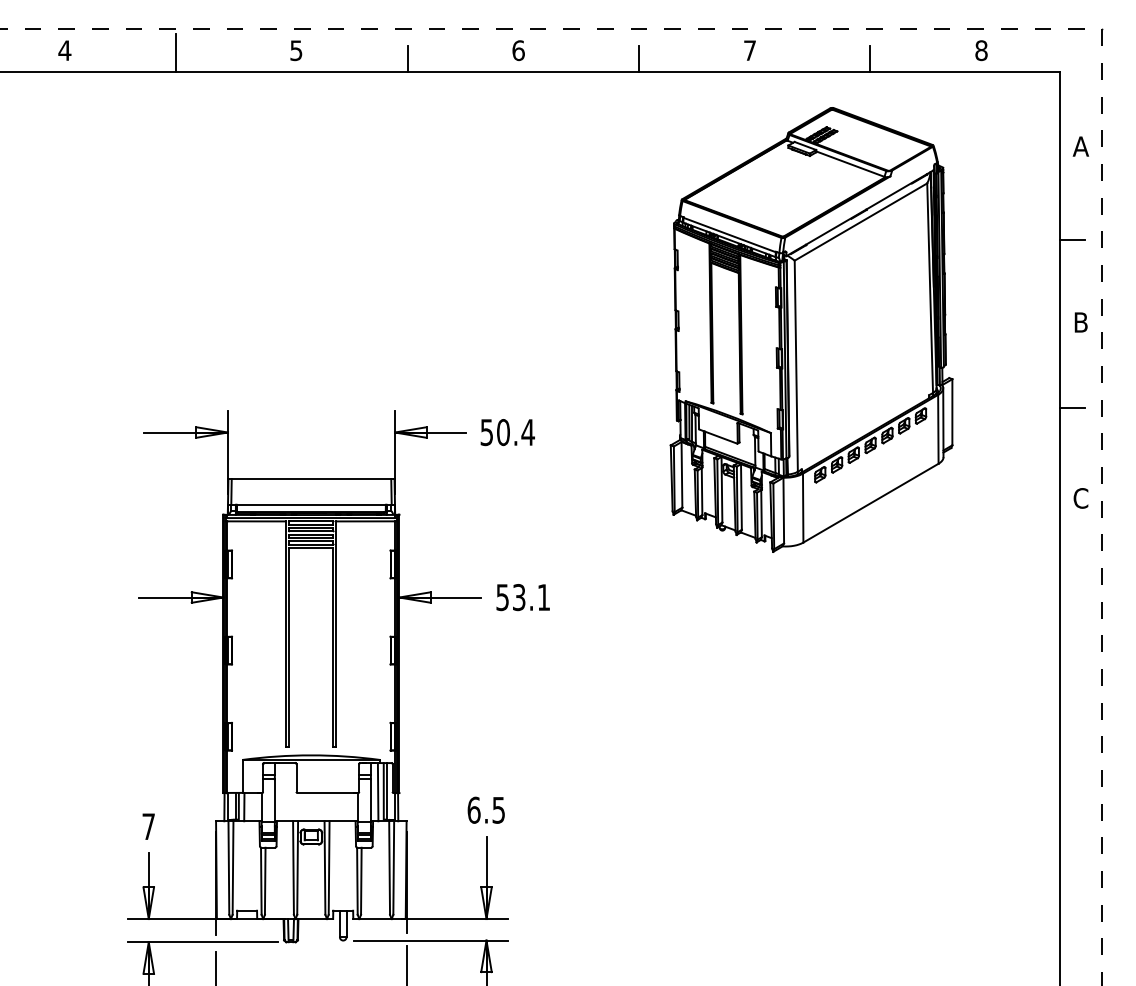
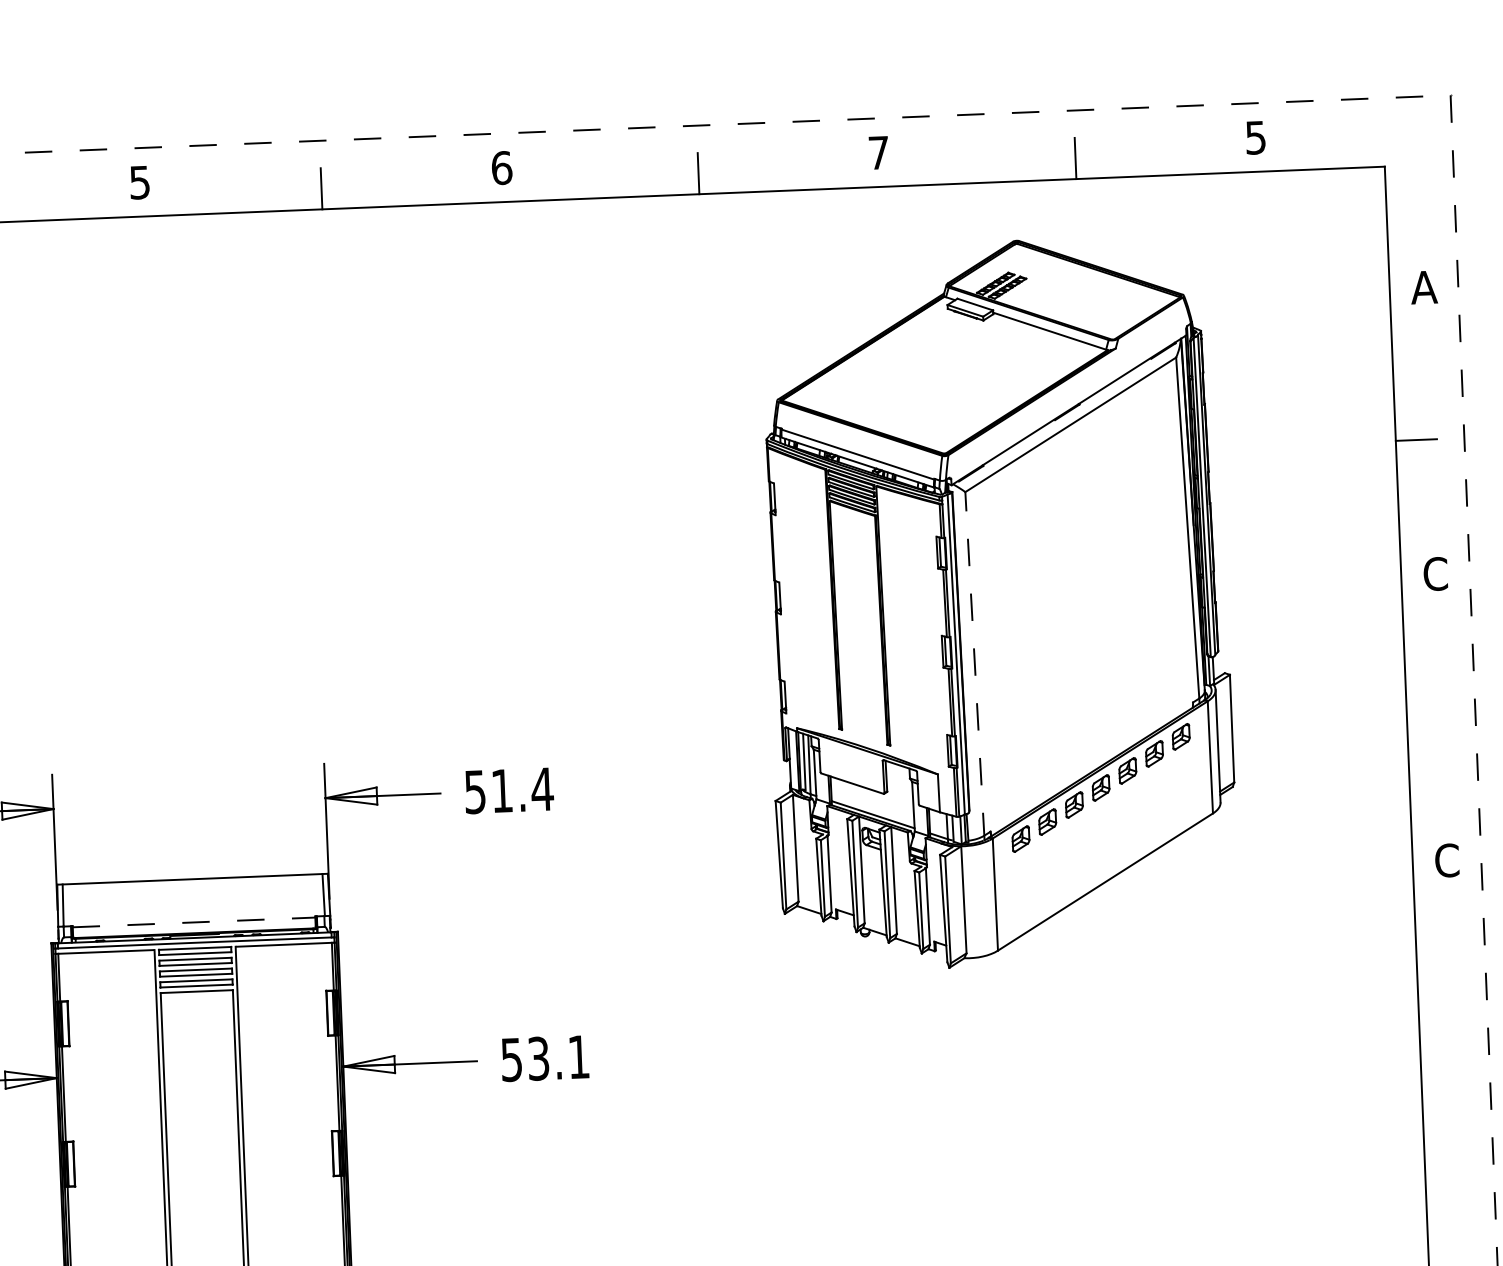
text: (981, 50) -> (1255, 137), 8 -> 5
text: (1080, 322) -> (1434, 574), B -> C
line: (796, 367) -> (975, 665), solid -> dashed
line: (1072, 408) -> (1427, 714), removed
text: (503, 432) -> (502, 790), 50.4 -> 51.4
line: (311, 505) -> (194, 922), solid -> dashed

